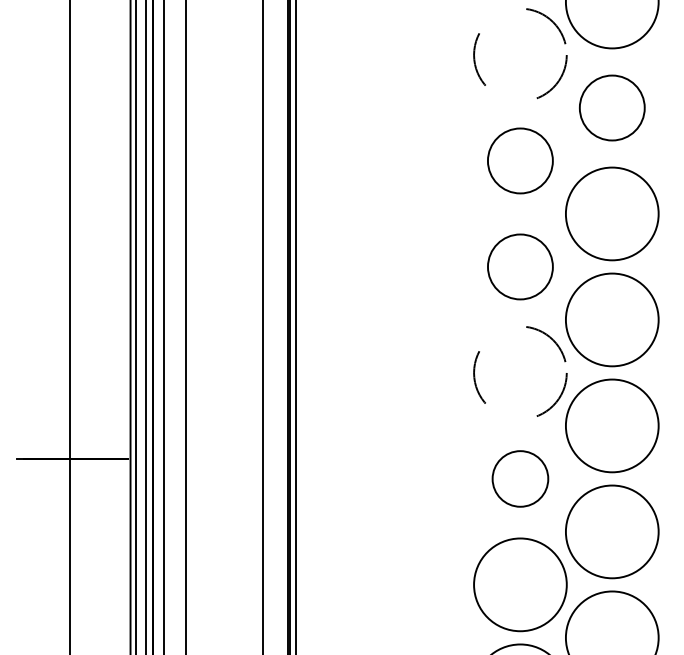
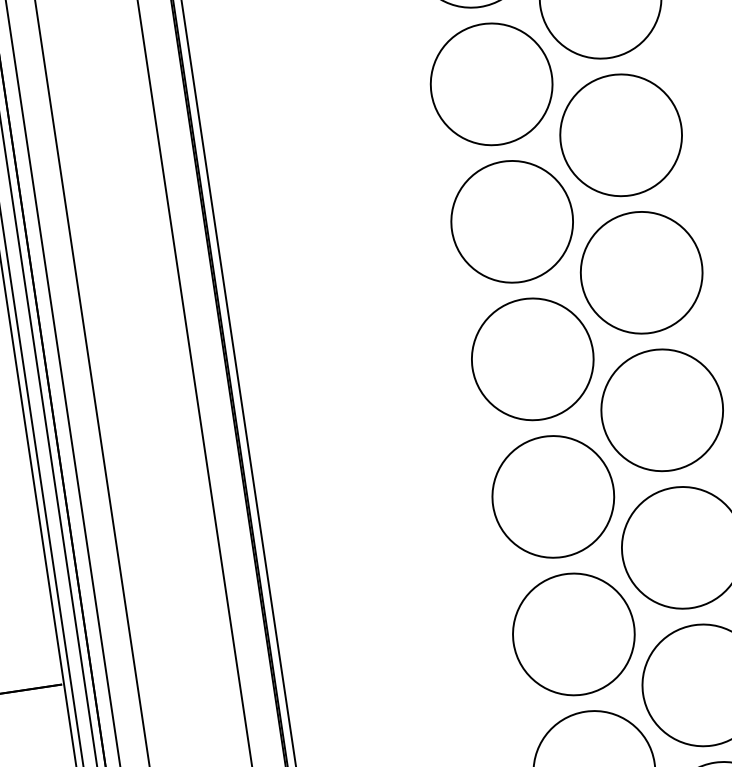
circle: (520, 54) -> (491, 83), dashed -> solid
circle: (611, 107) -> (620, 134), size x1.43
circle: (520, 160) -> (512, 221), size x1.43
circle: (520, 266) -> (532, 358), size x1.43
circle: (520, 372) -> (553, 496), dashed -> solid
circle: (520, 478) -> (573, 633), size x1.67

